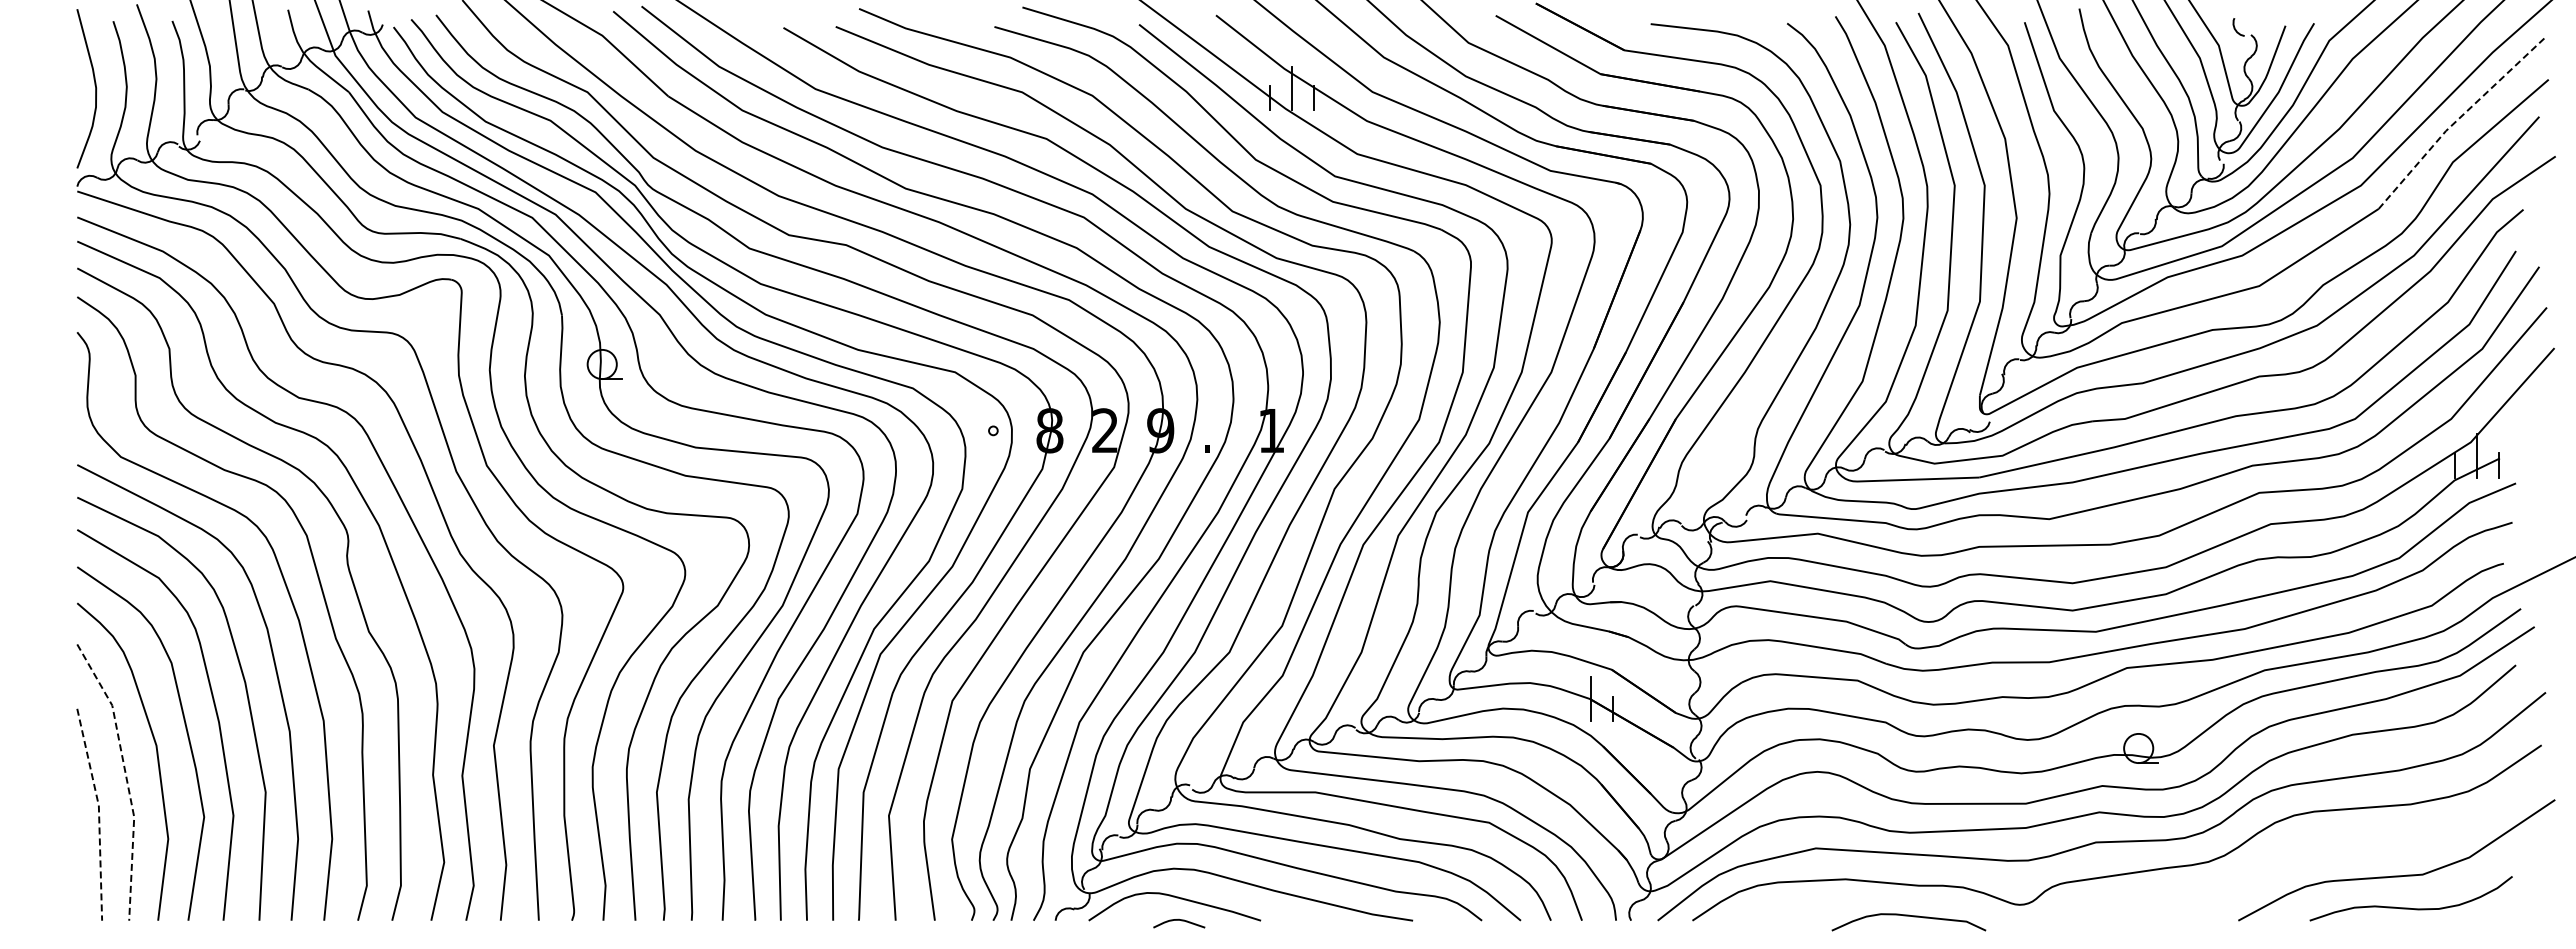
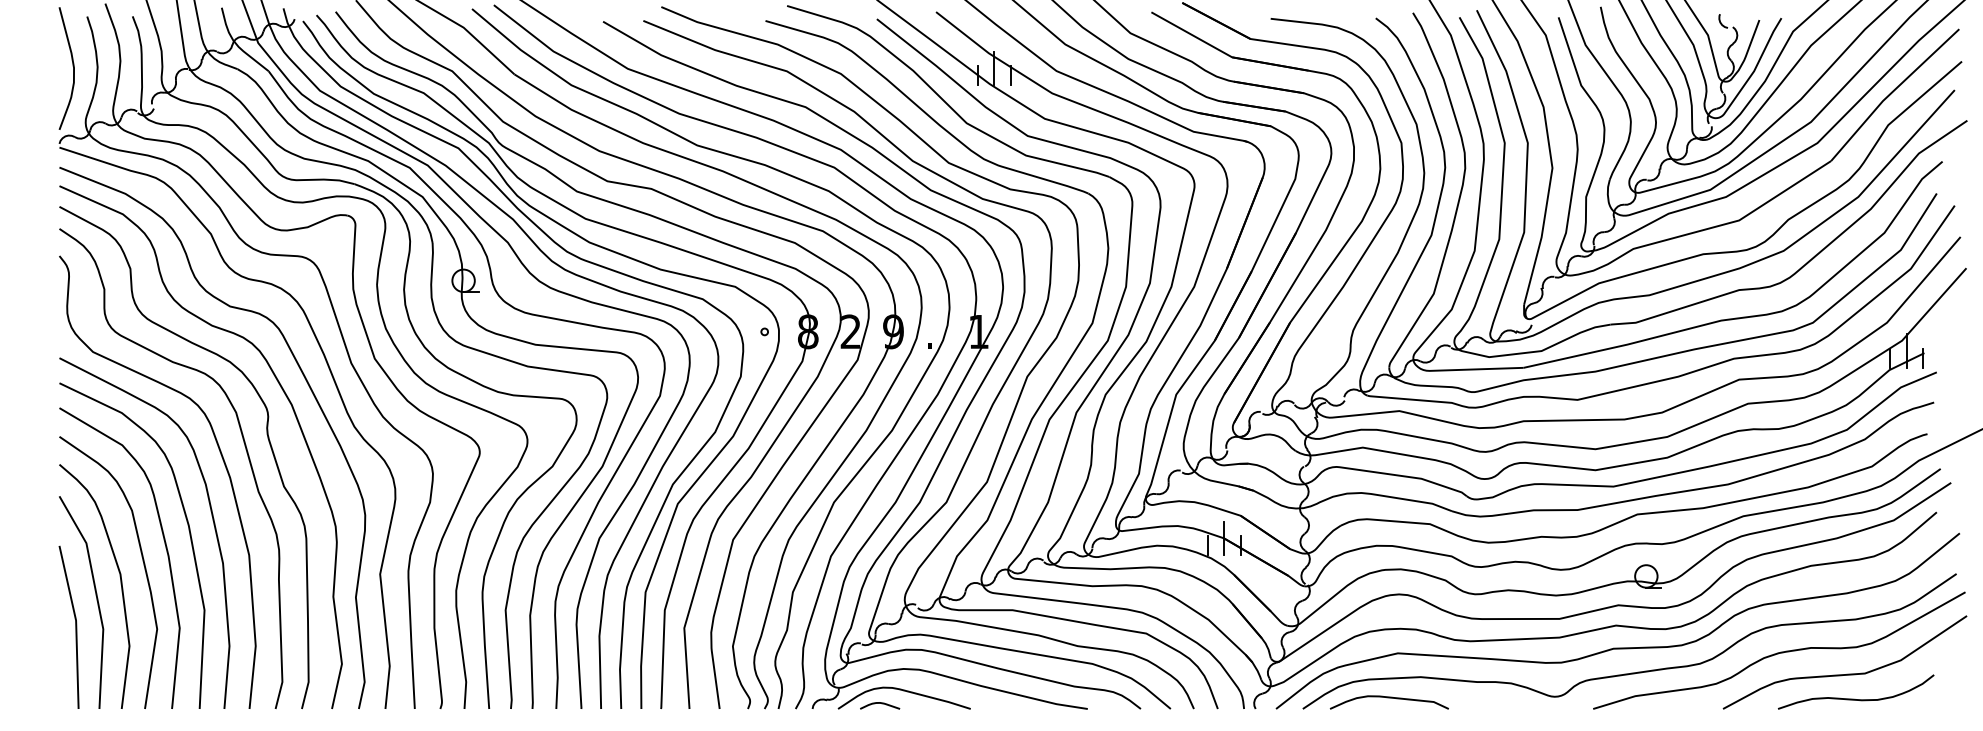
line: (2458, 119) -> (1892, 92), dashed -> solid
line: (1568, 708) -> (1207, 545), added
line: (126, 777) -> (97, 598), dashed -> solid
line: (99, 812) -> (76, 625), dashed -> solid
curve: (2312, 846) -> (1780, 651), added
curve: (1908, 916) -> (1389, 698), moved
curve: (1181, 921) -> (881, 704), moved

